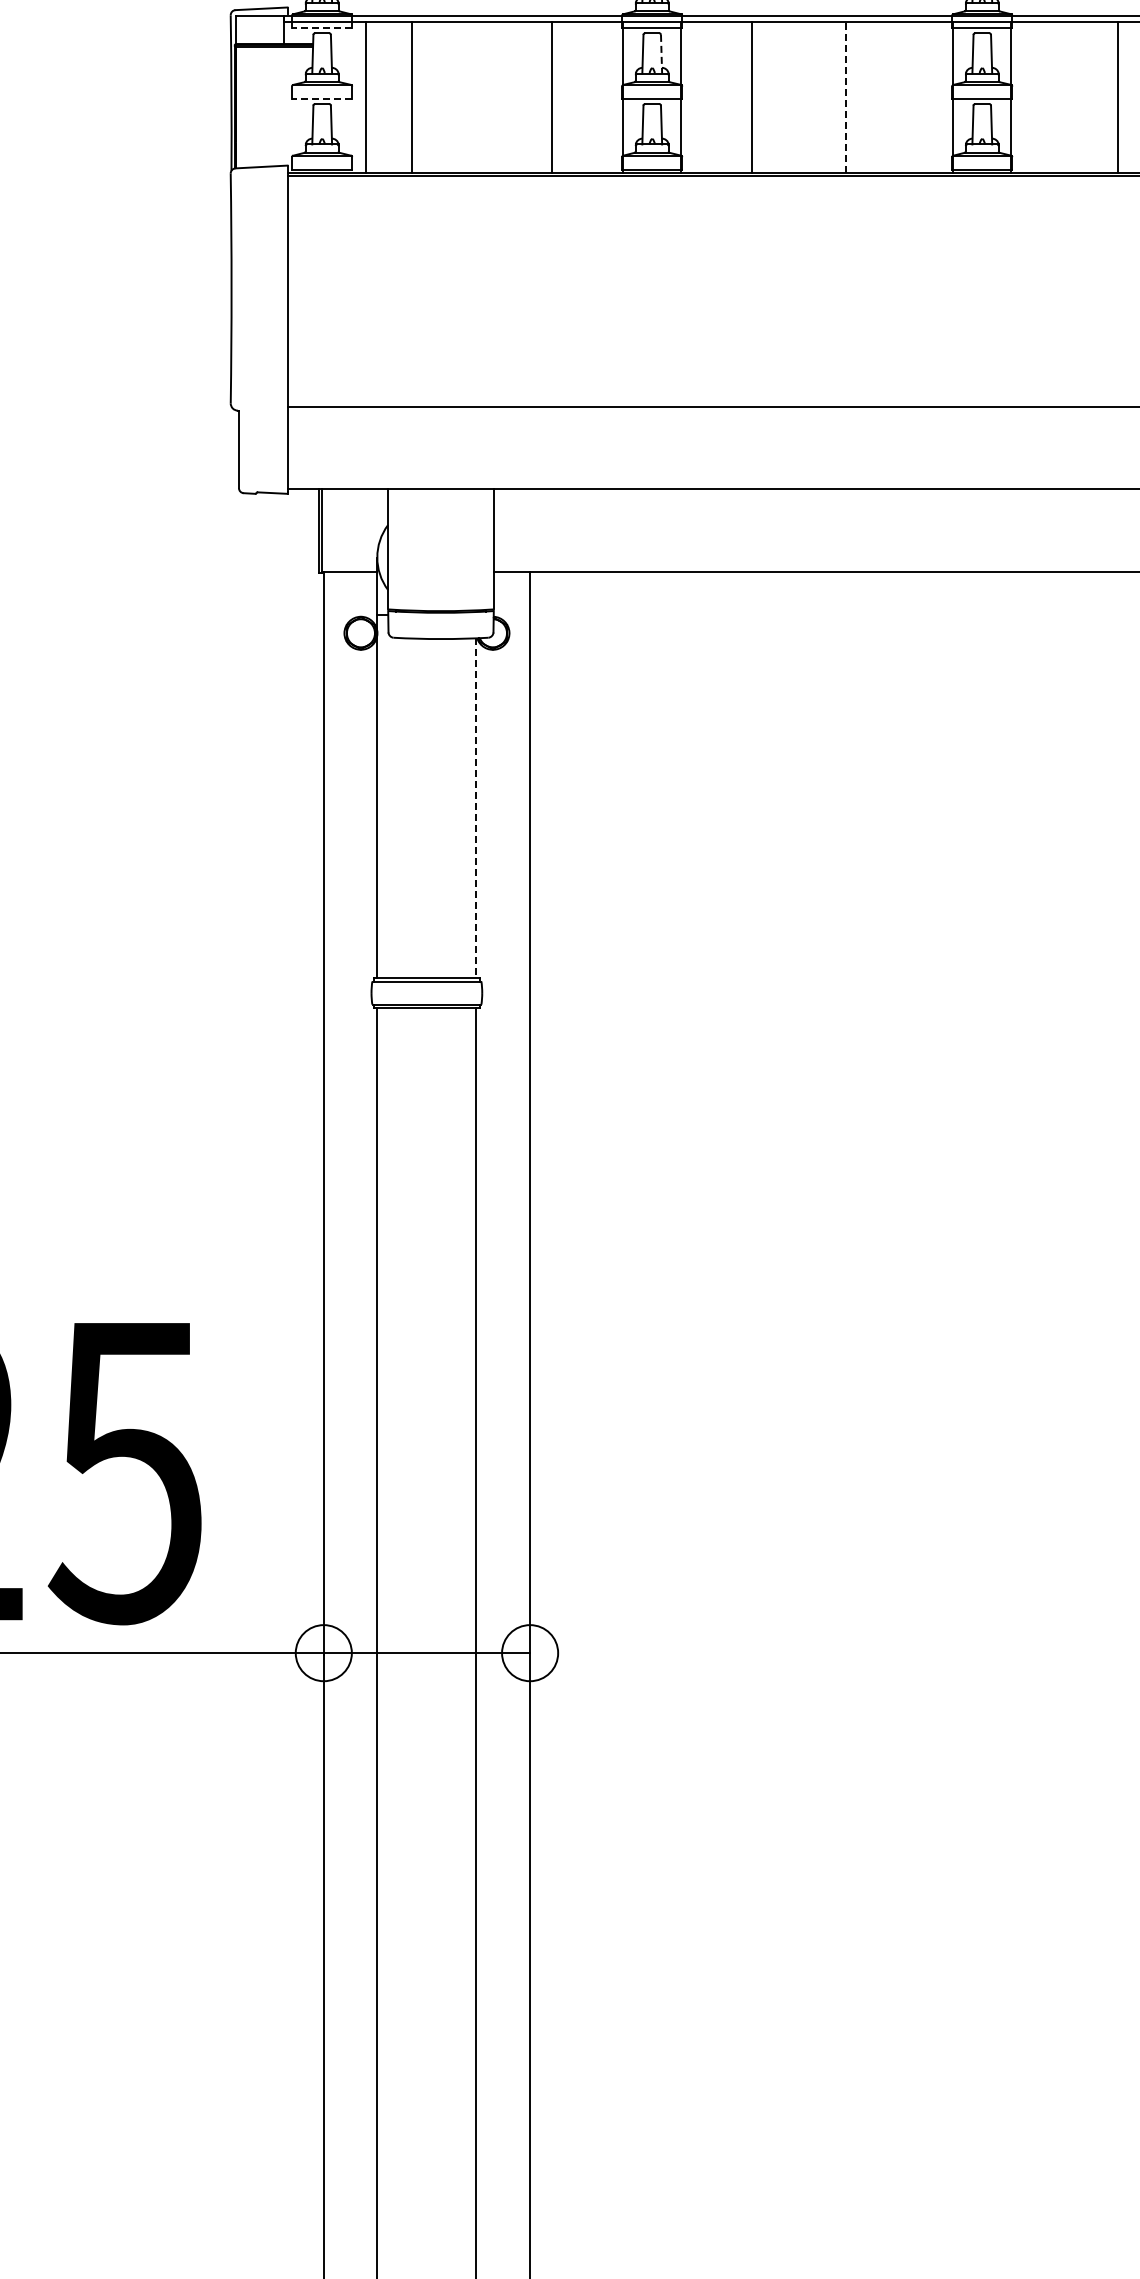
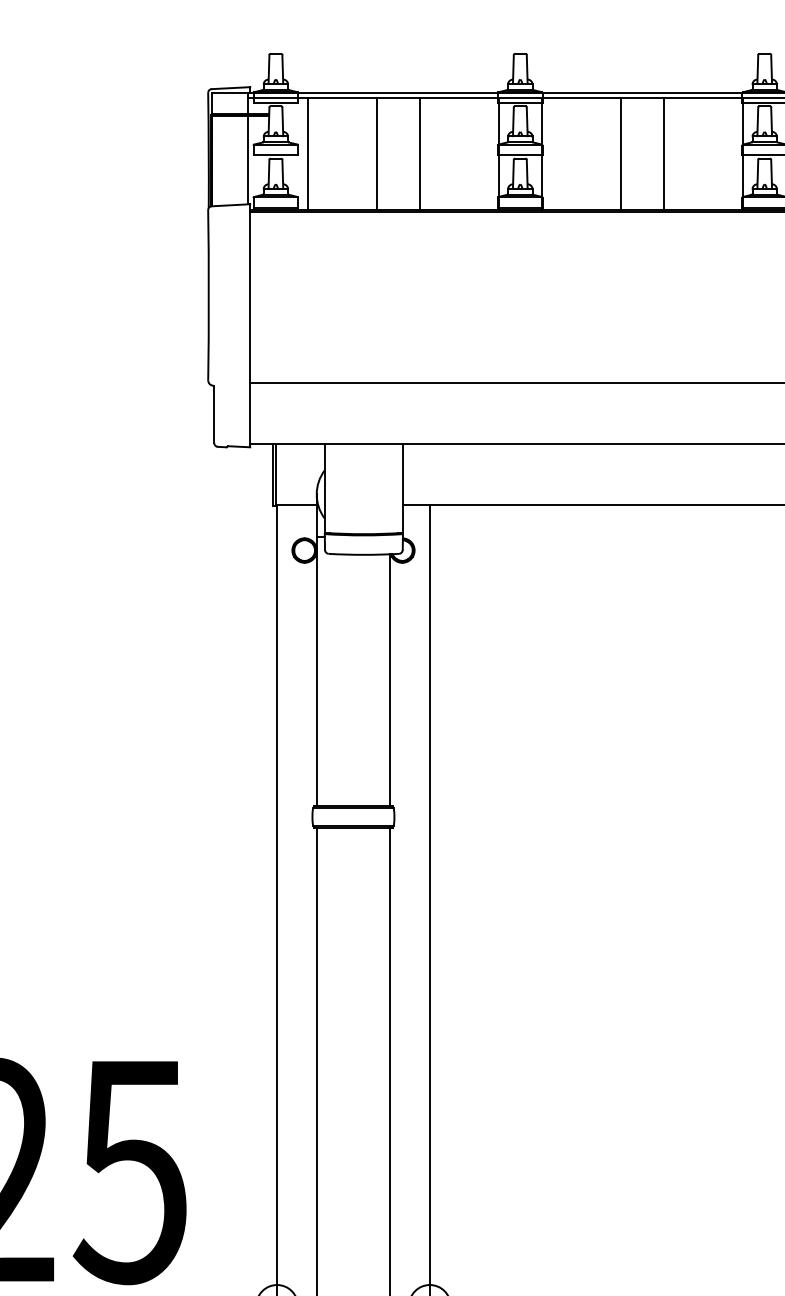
line: (321, 28) -> (275, 102), dashed -> solid
line: (661, 54) -> (527, 121), dashed -> solid
line: (412, 96) -> (376, 153), moved
line: (552, 96) -> (419, 153), moved
line: (752, 96) -> (621, 153), moved
line: (846, 97) -> (664, 153), dashed -> solid
line: (321, 99) -> (275, 155), dashed -> solid
line: (284, 105) -> (248, 159), added
line: (476, 808) -> (390, 680), dashed -> solid

